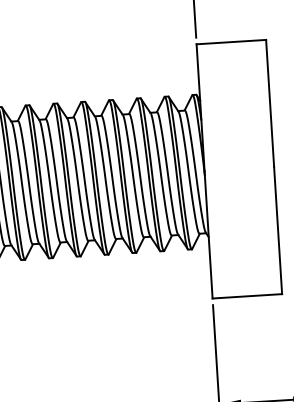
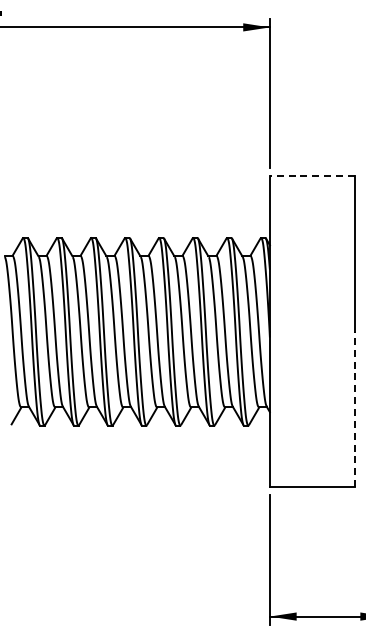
line: (230, 42) -> (311, 176), solid -> dashed
line: (277, 230) -> (354, 409), solid -> dashed

